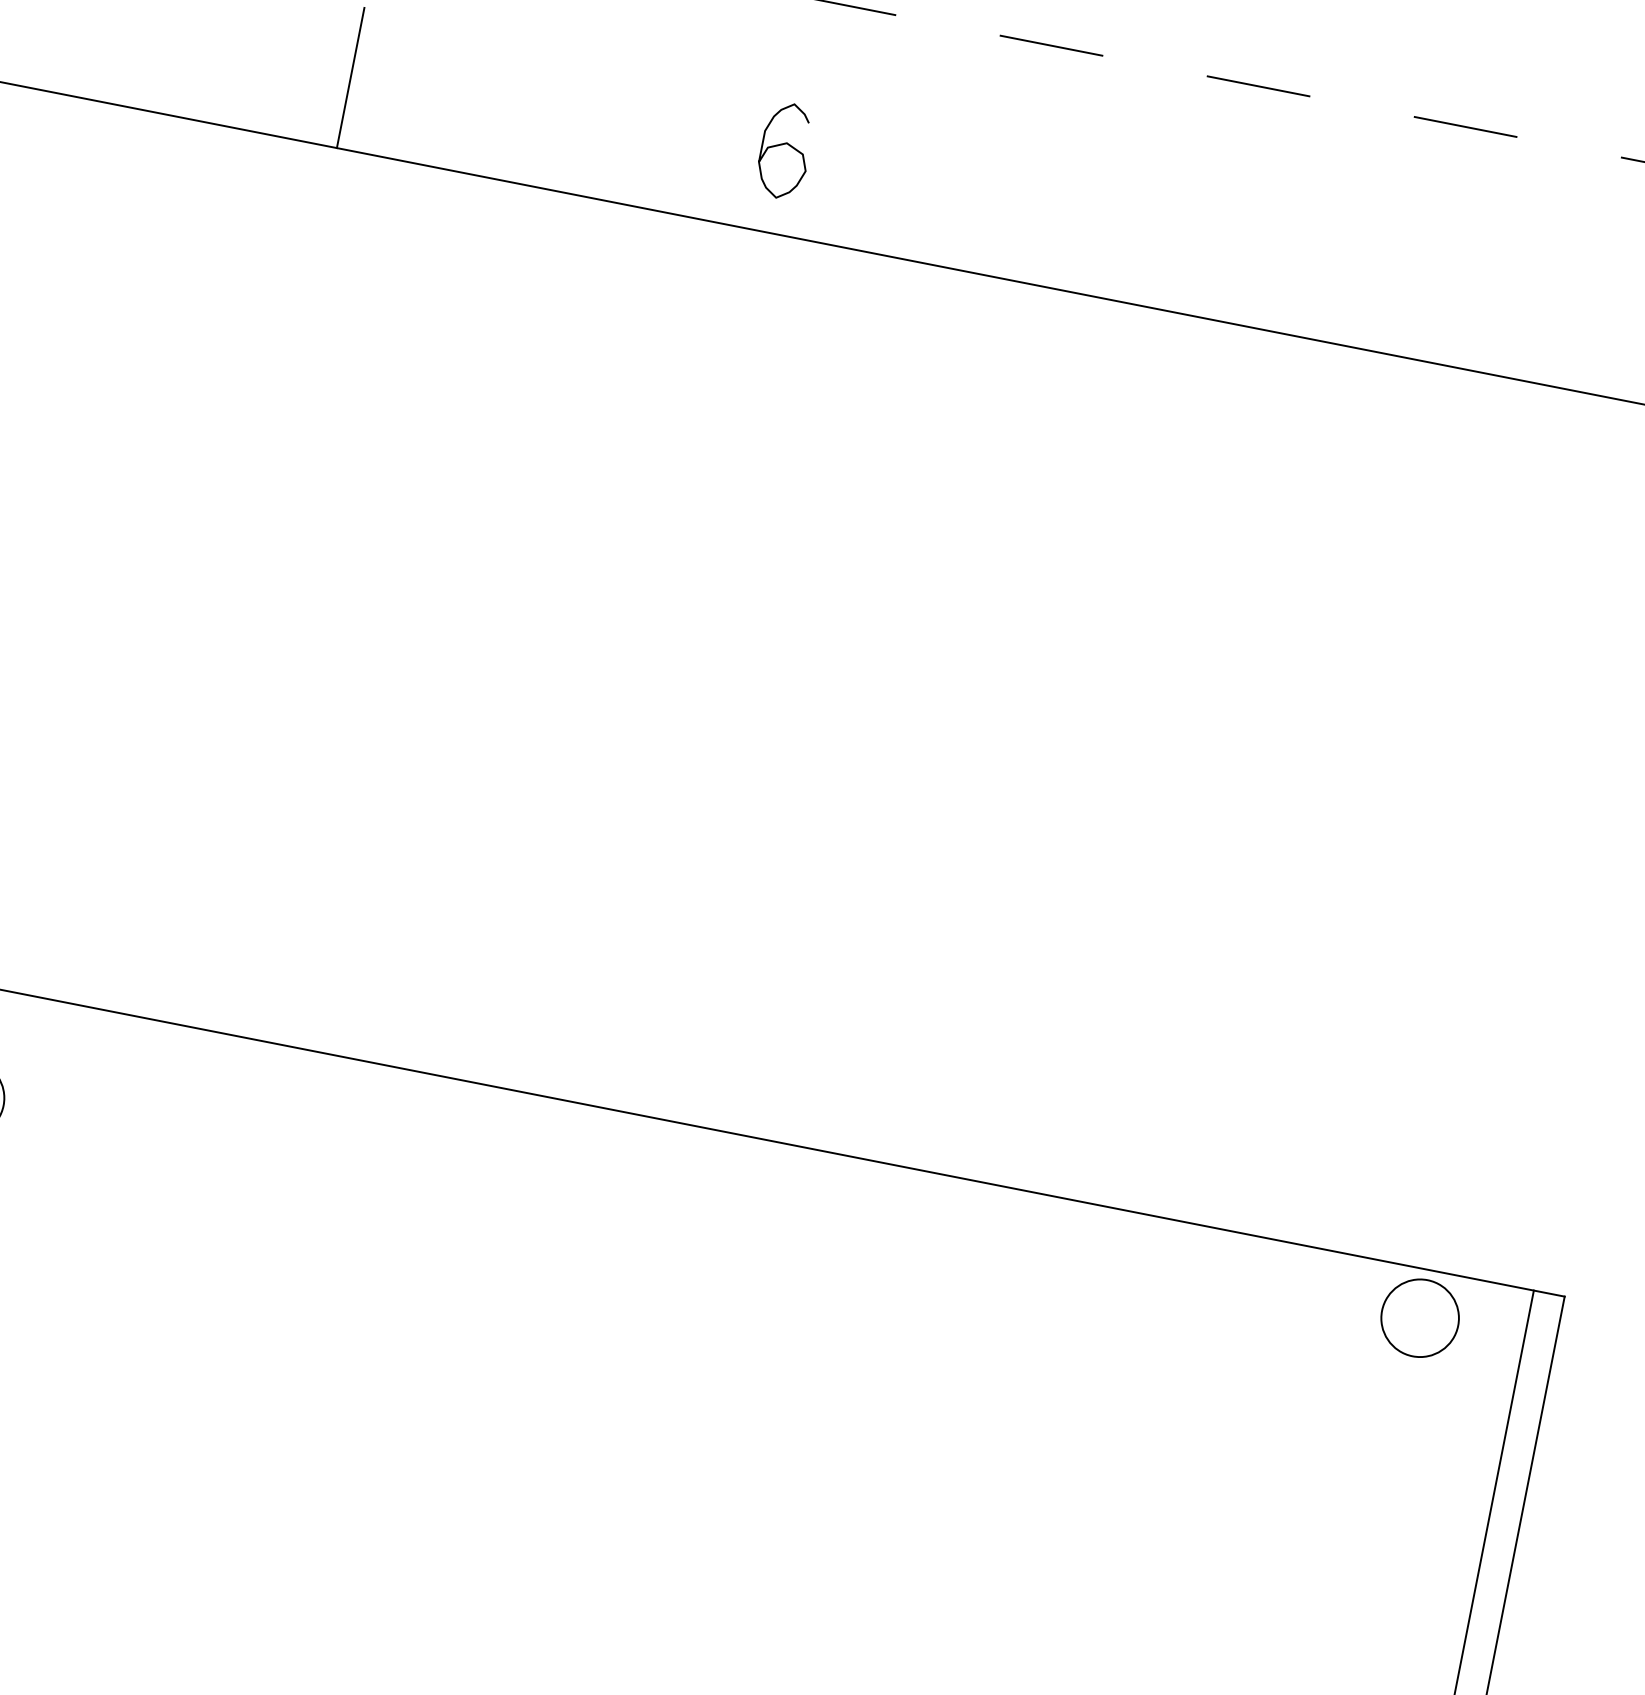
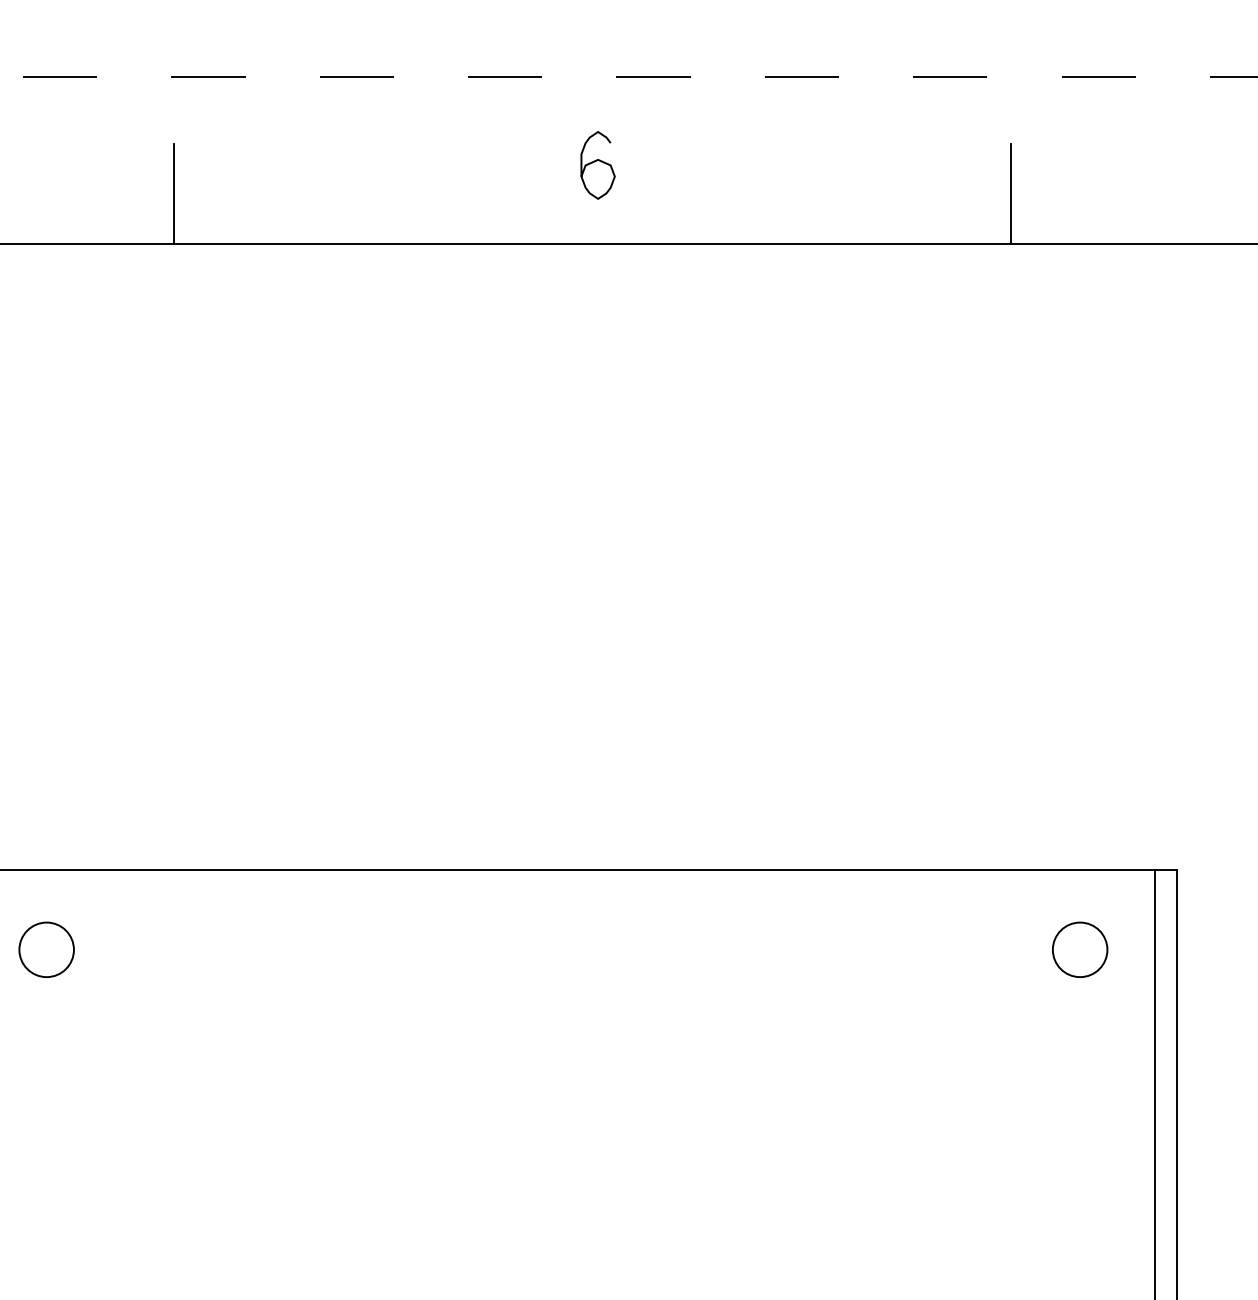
curve: (785, 145) -> (597, 161), moved
line: (1519, 306) -> (1011, 193), added
circle: (1420, 1317) -> (1080, 949), moved

